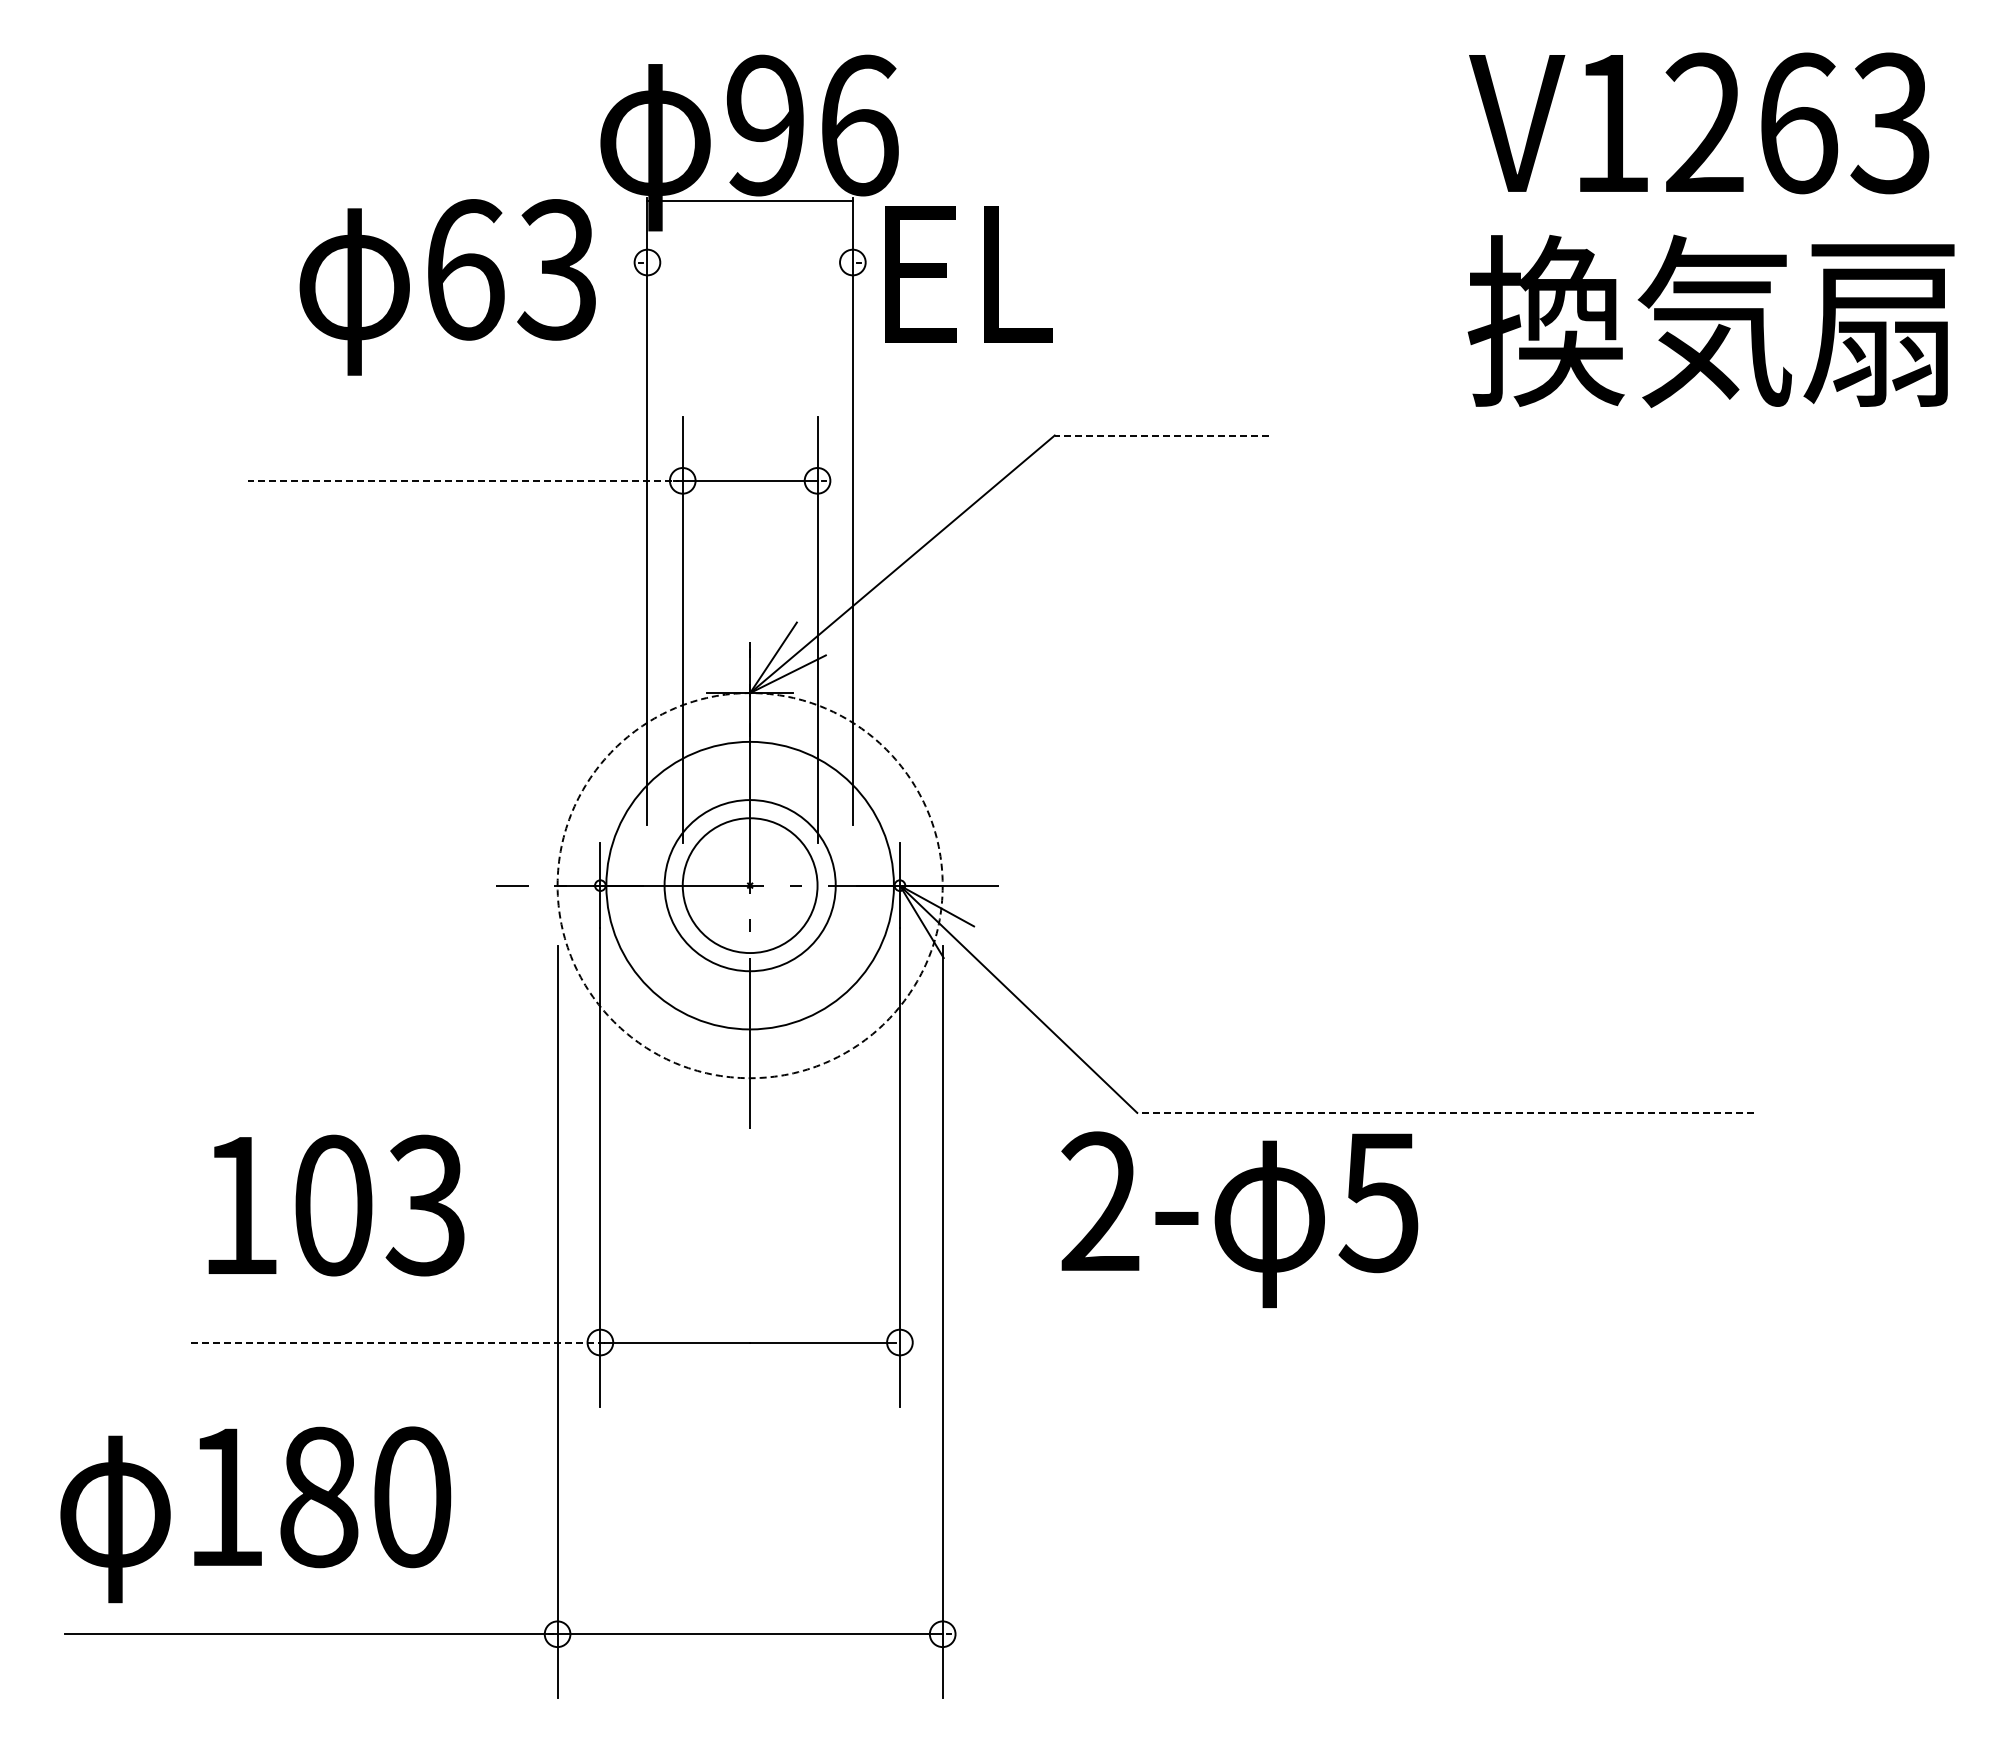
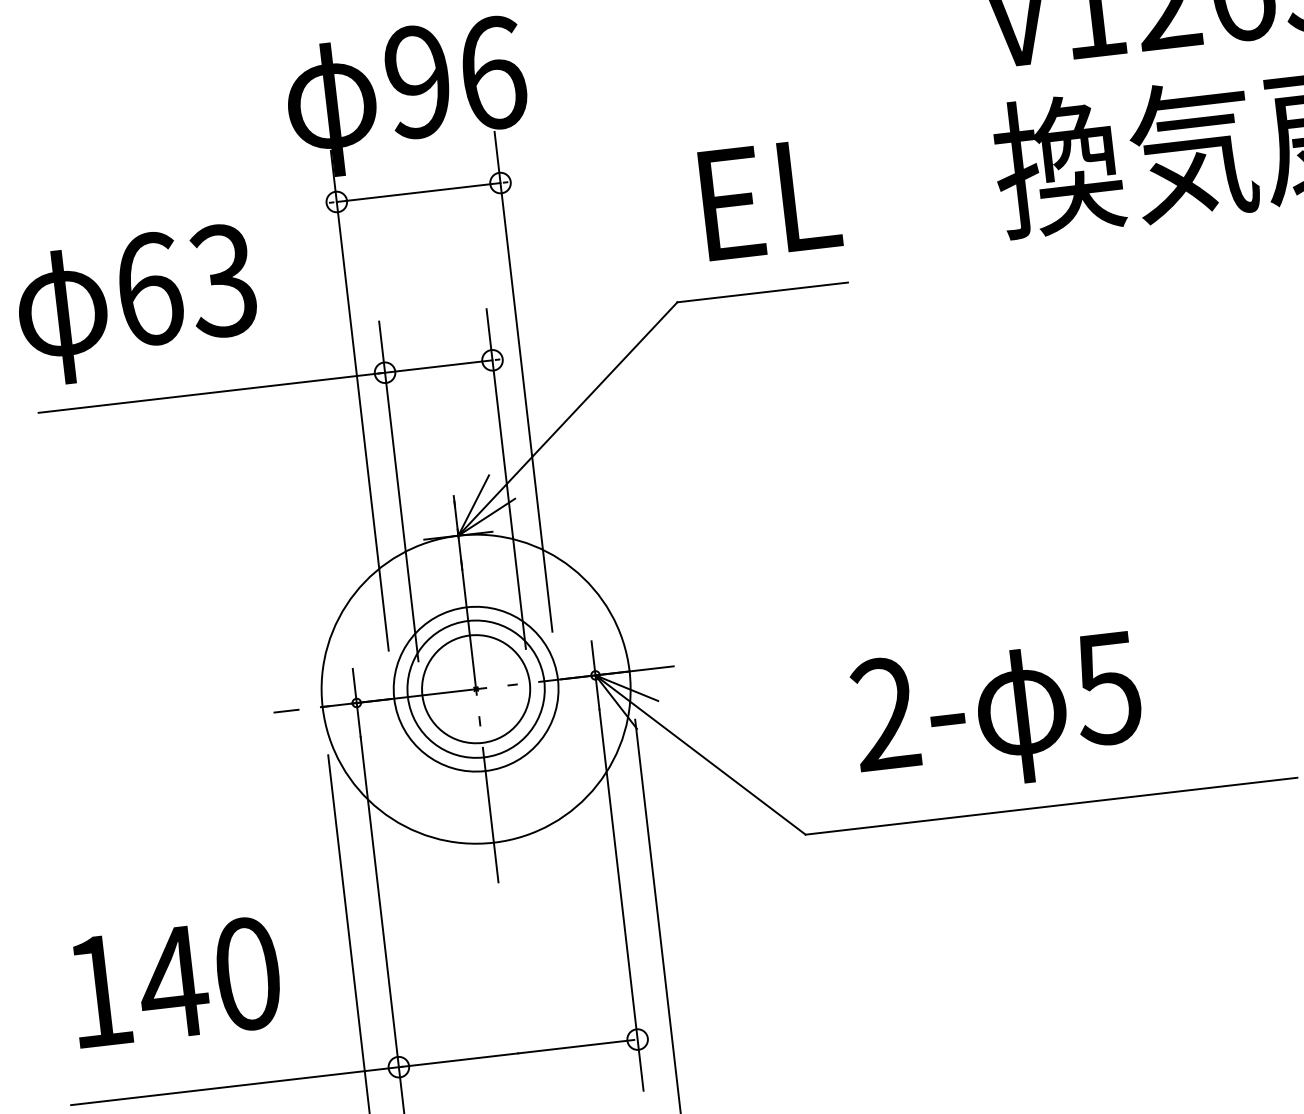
line: (749, 200) -> (418, 192), moved
text: (968, 274) -> (770, 199), moved
text: (447, 287) -> (137, 305), moved
line: (1161, 435) -> (762, 292), dashed -> solid
line: (464, 480) -> (211, 392), dashed -> solid
circle: (749, 885) -> (475, 689), dashed -> solid
circle: (749, 885) -> (475, 689), size x0.71
line: (1445, 1112) -> (1051, 805), dashed -> solid
text: (377, 1205) -> (208, 978), 103 -> 140
text: (1239, 1219) -> (997, 715), moved
line: (396, 1342) -> (236, 1085), dashed -> solid

